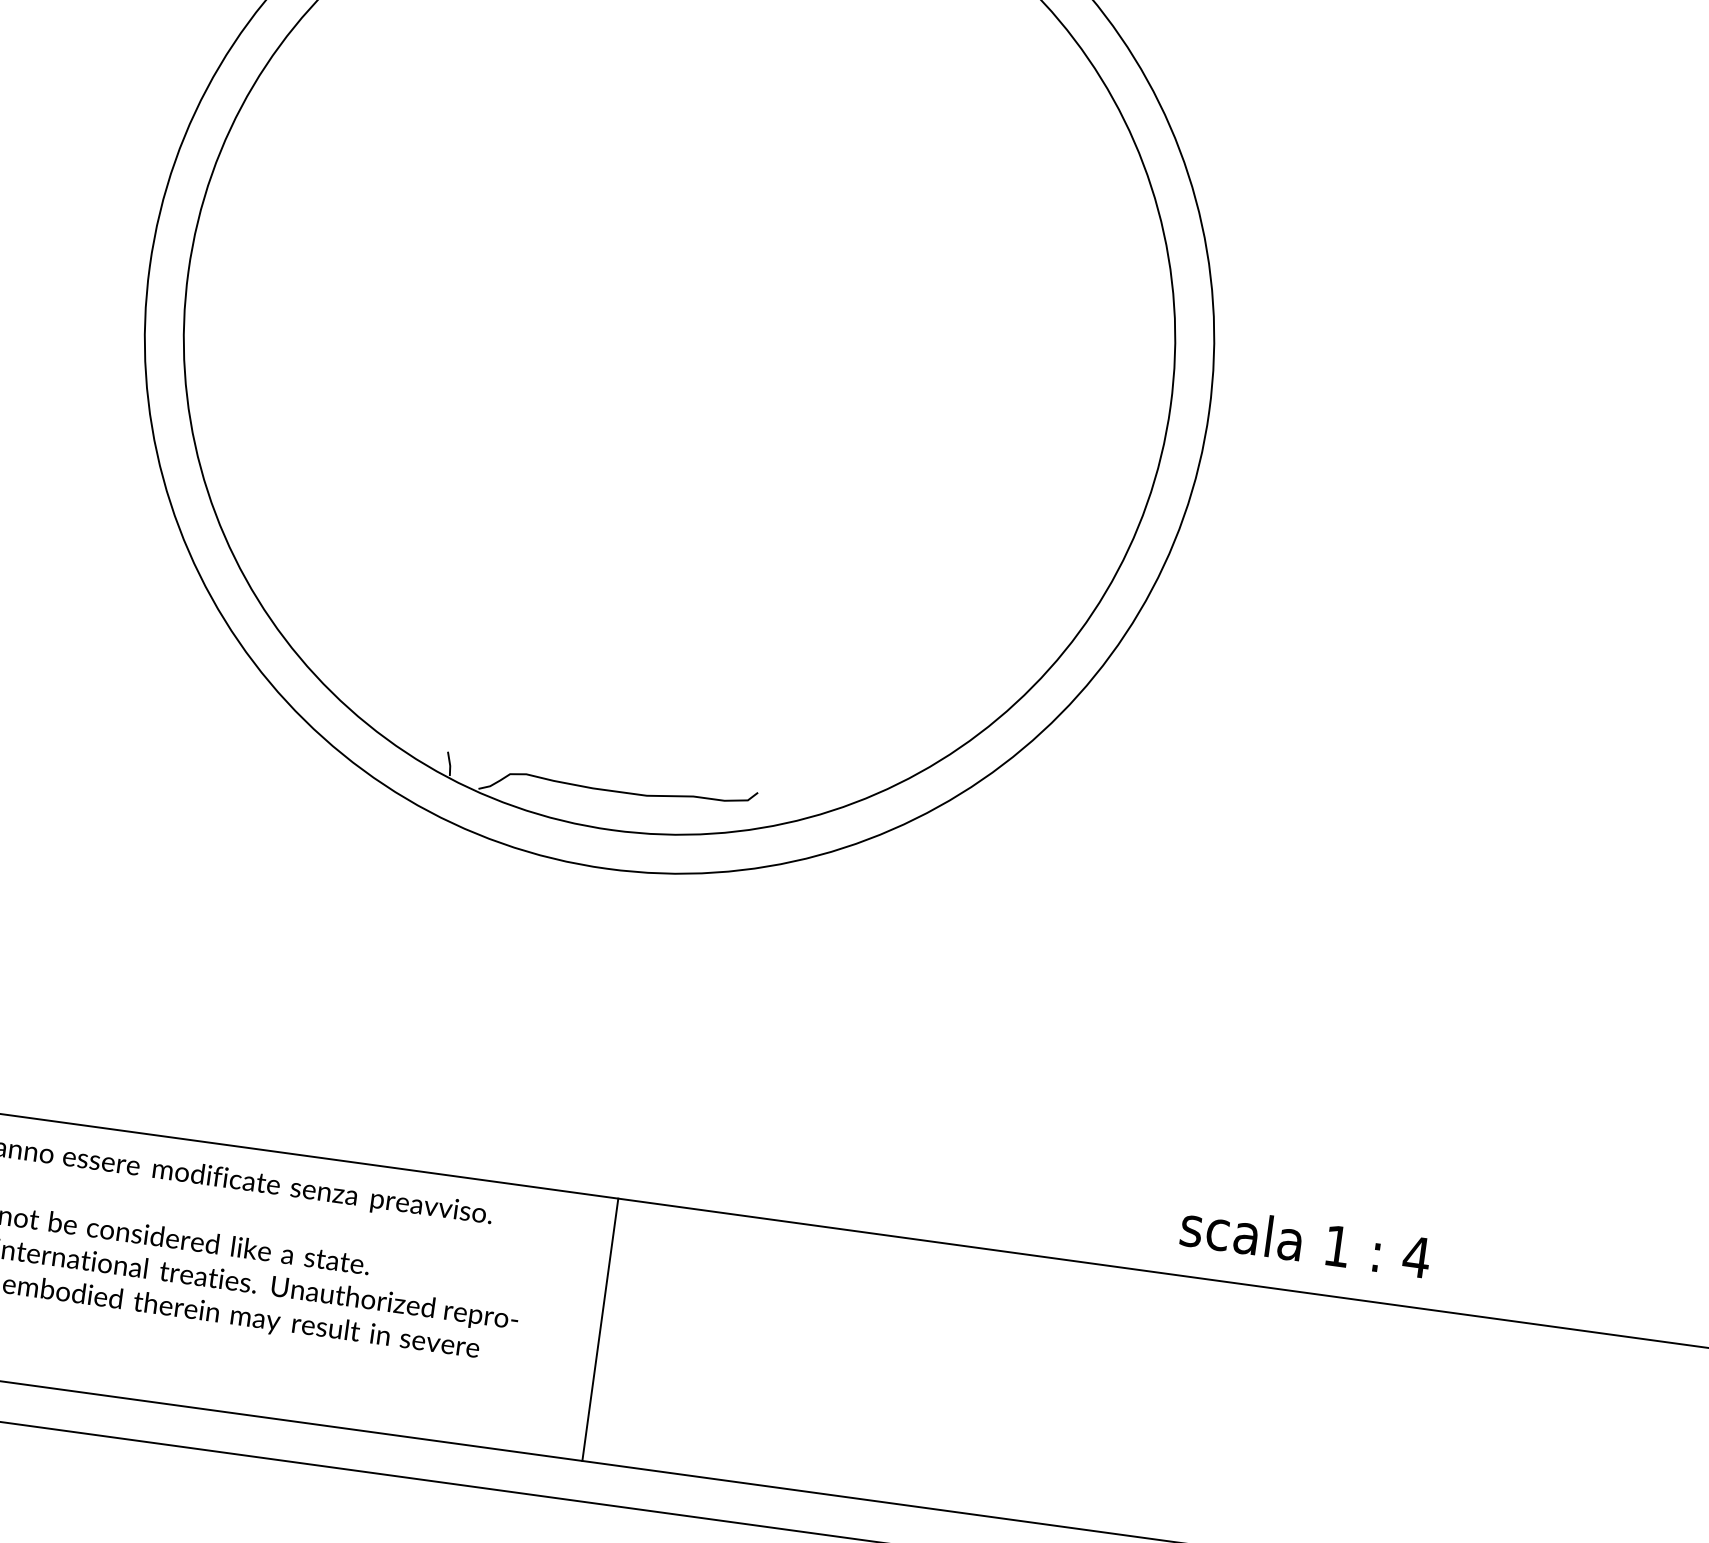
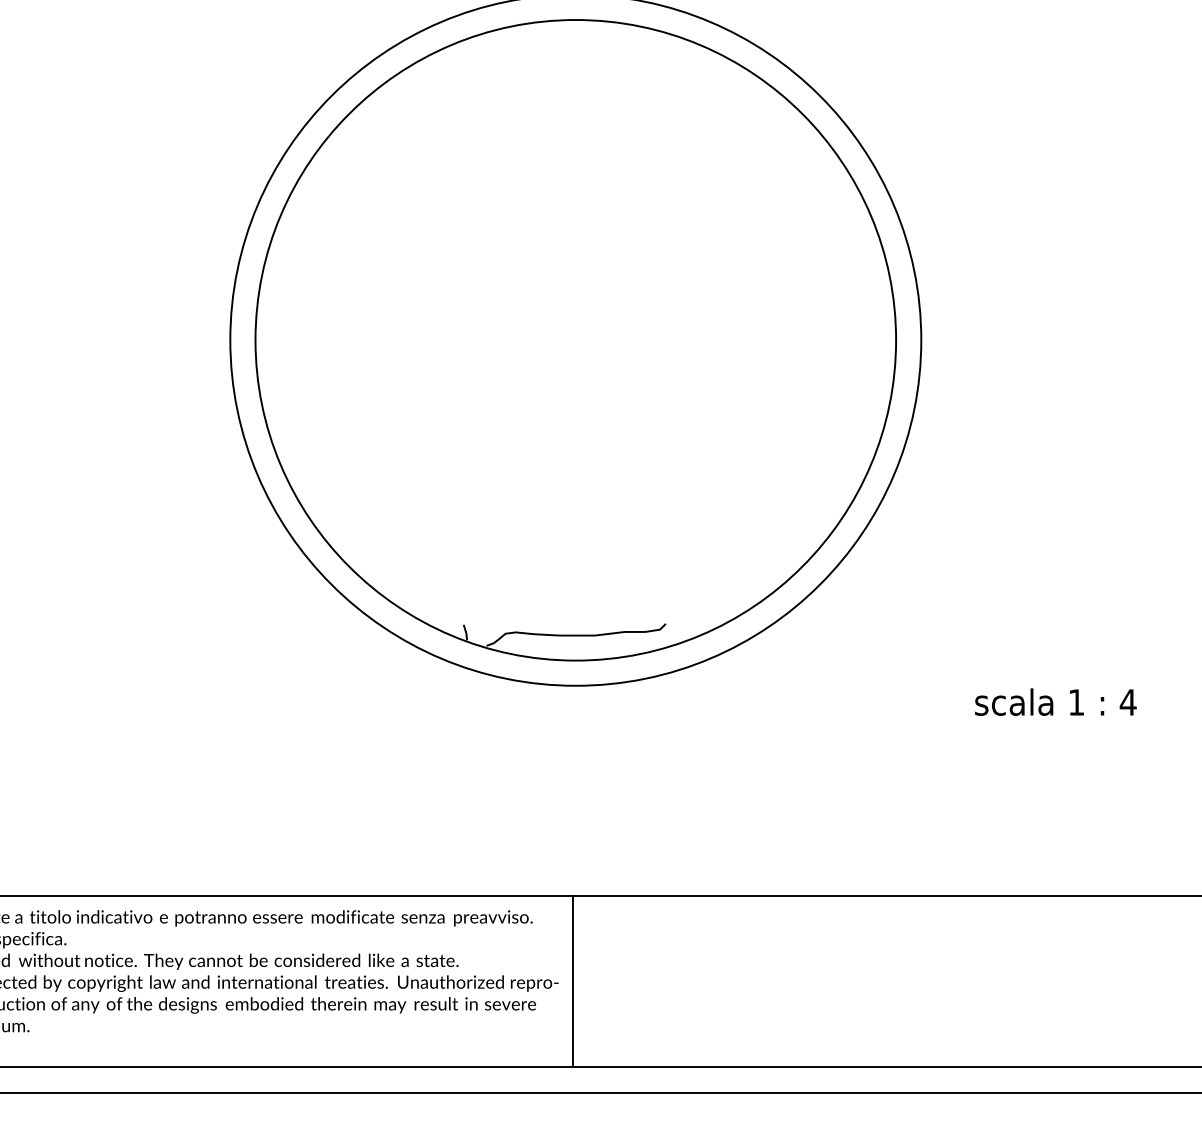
text: (1305, 1240) -> (1055, 701), moved
line: (599, 1329) -> (572, 981), moved

